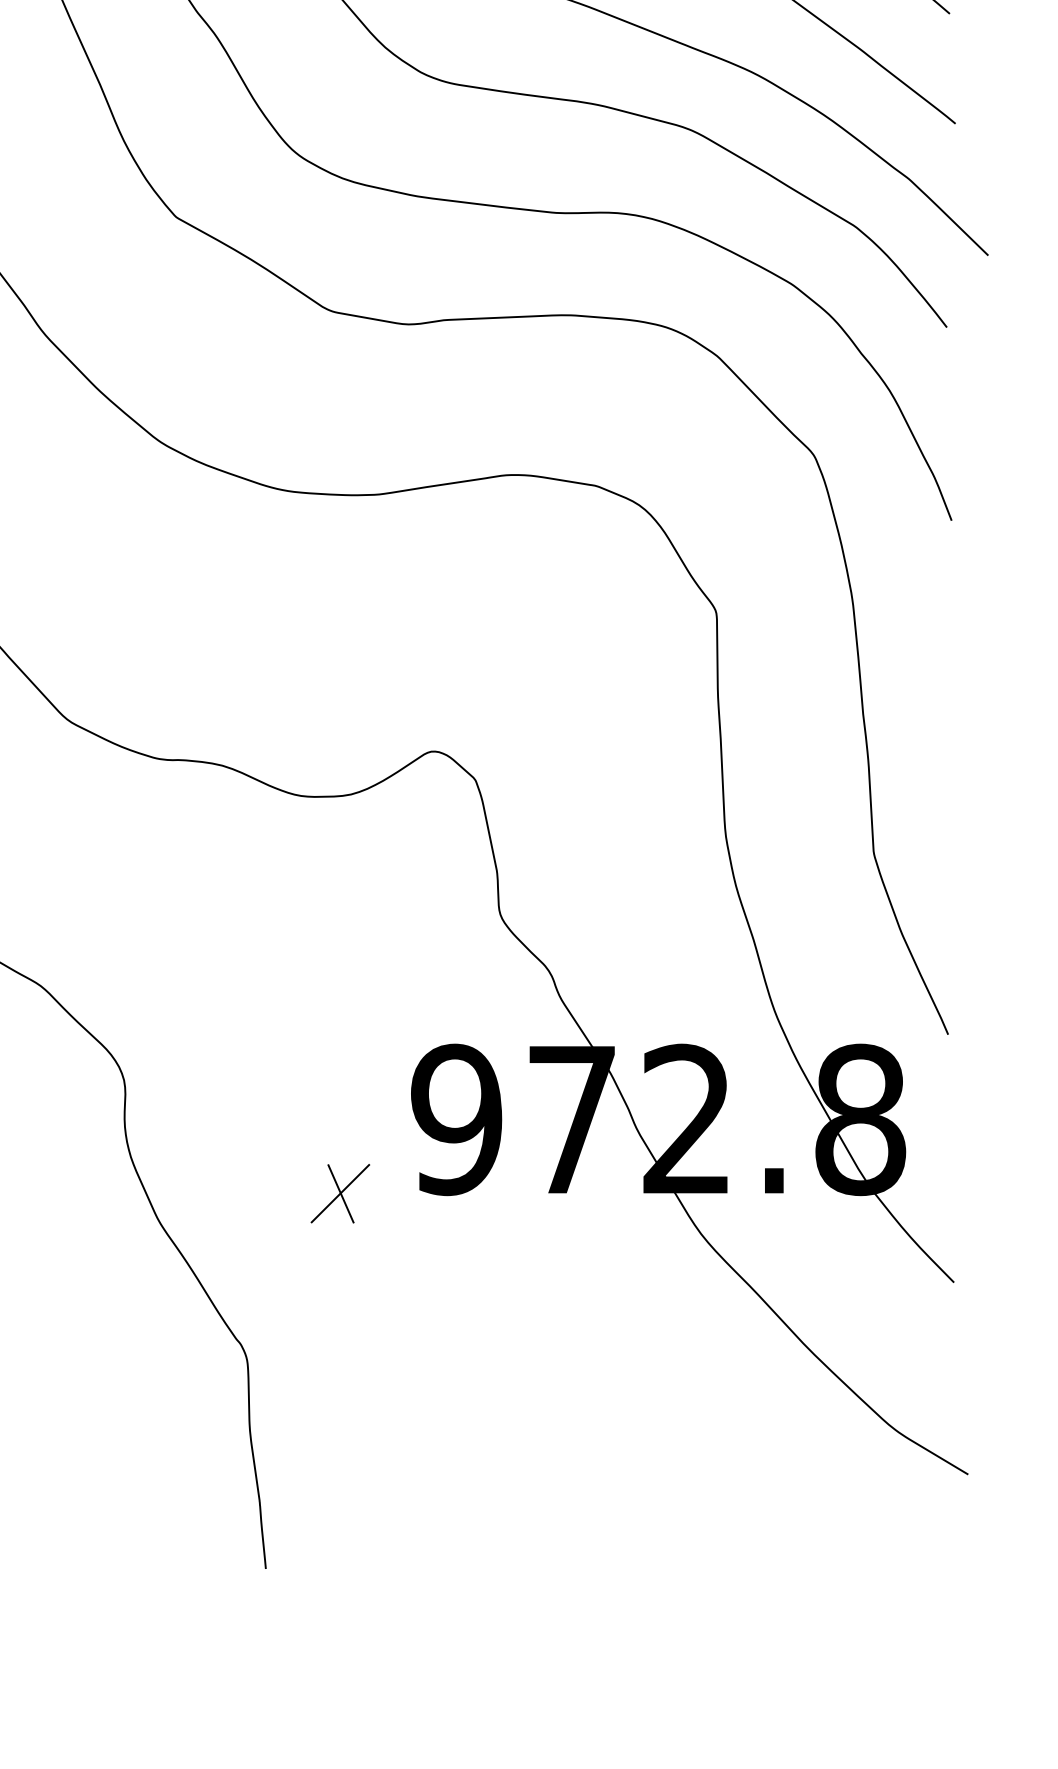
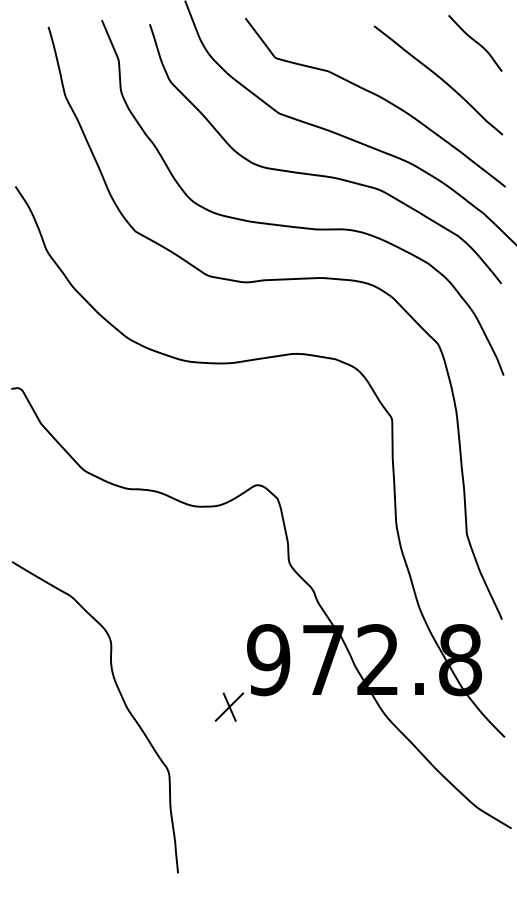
part: (340, 1192) -> (229, 706), moved

